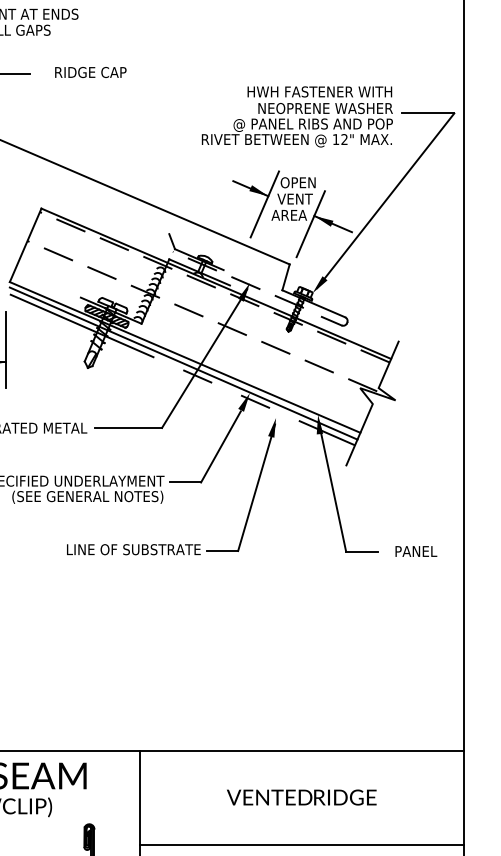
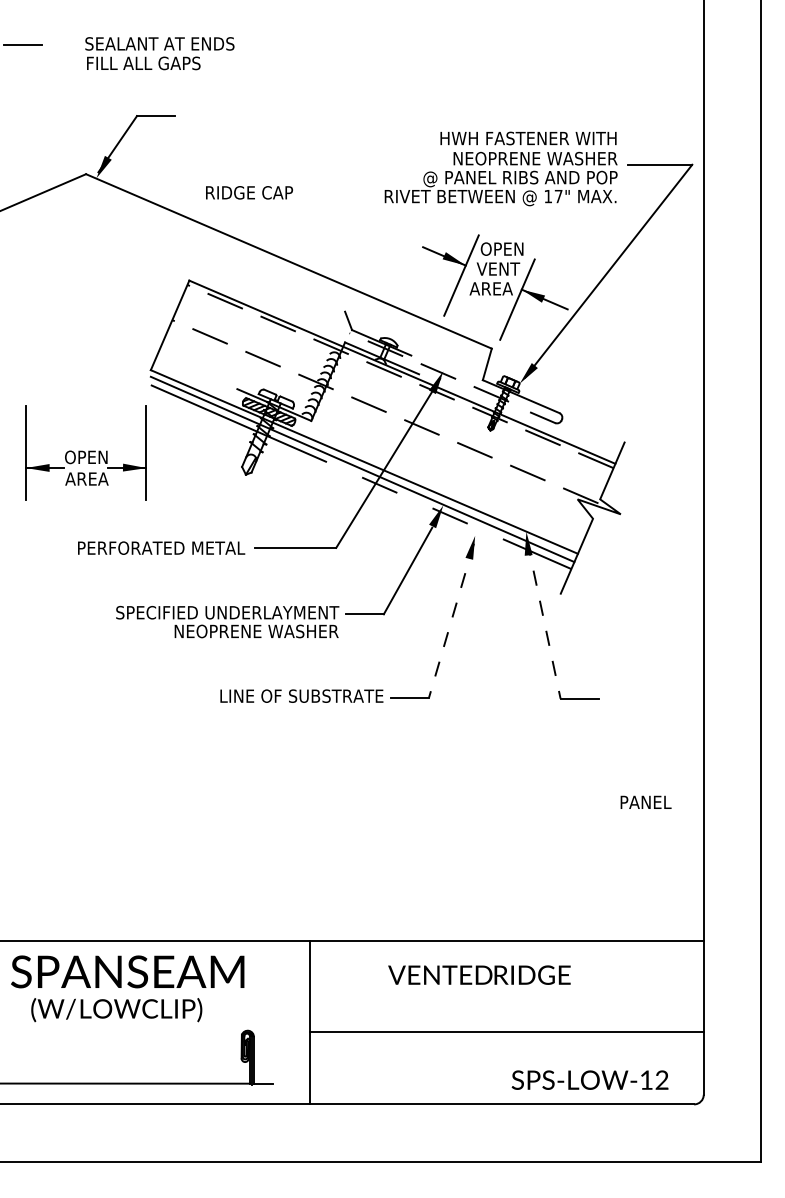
text: (90, 72) -> (249, 192), moved
text: (344, 139) -> (558, 196), 12" -> 17"
line: (332, 486) -> (543, 619), solid -> dashed
line: (256, 488) -> (451, 621), solid -> dashed
text: (87, 497) -> (245, 632), (SEE GENERAL NOTES) -> NEOPRENE WASHER
text: (415, 550) -> (645, 801), moved
text: (301, 796) -> (479, 974), moved
line: (301, 845) -> (506, 1032), moved

